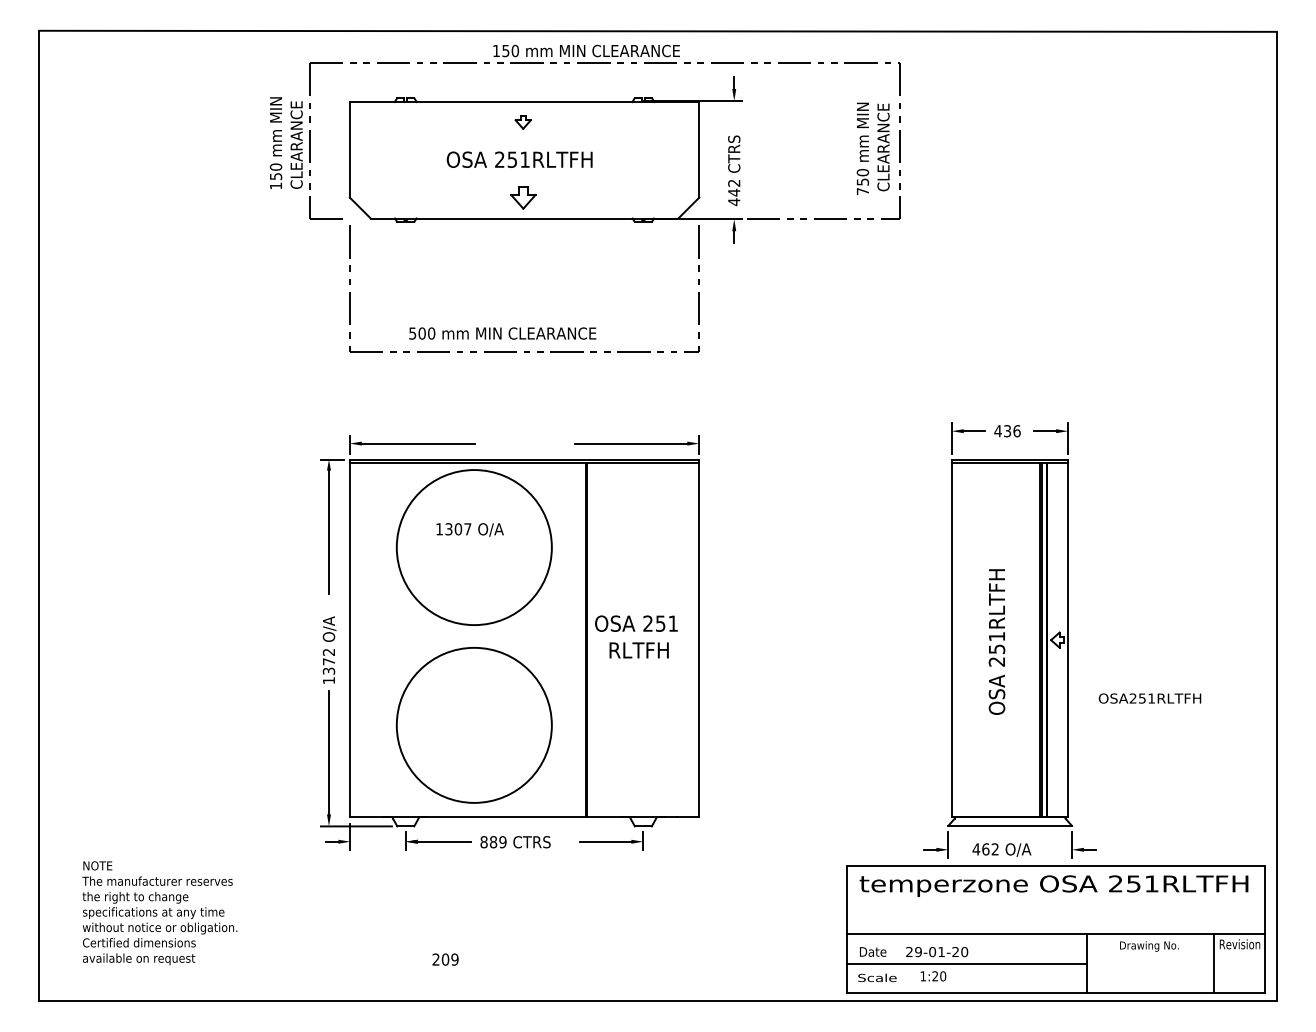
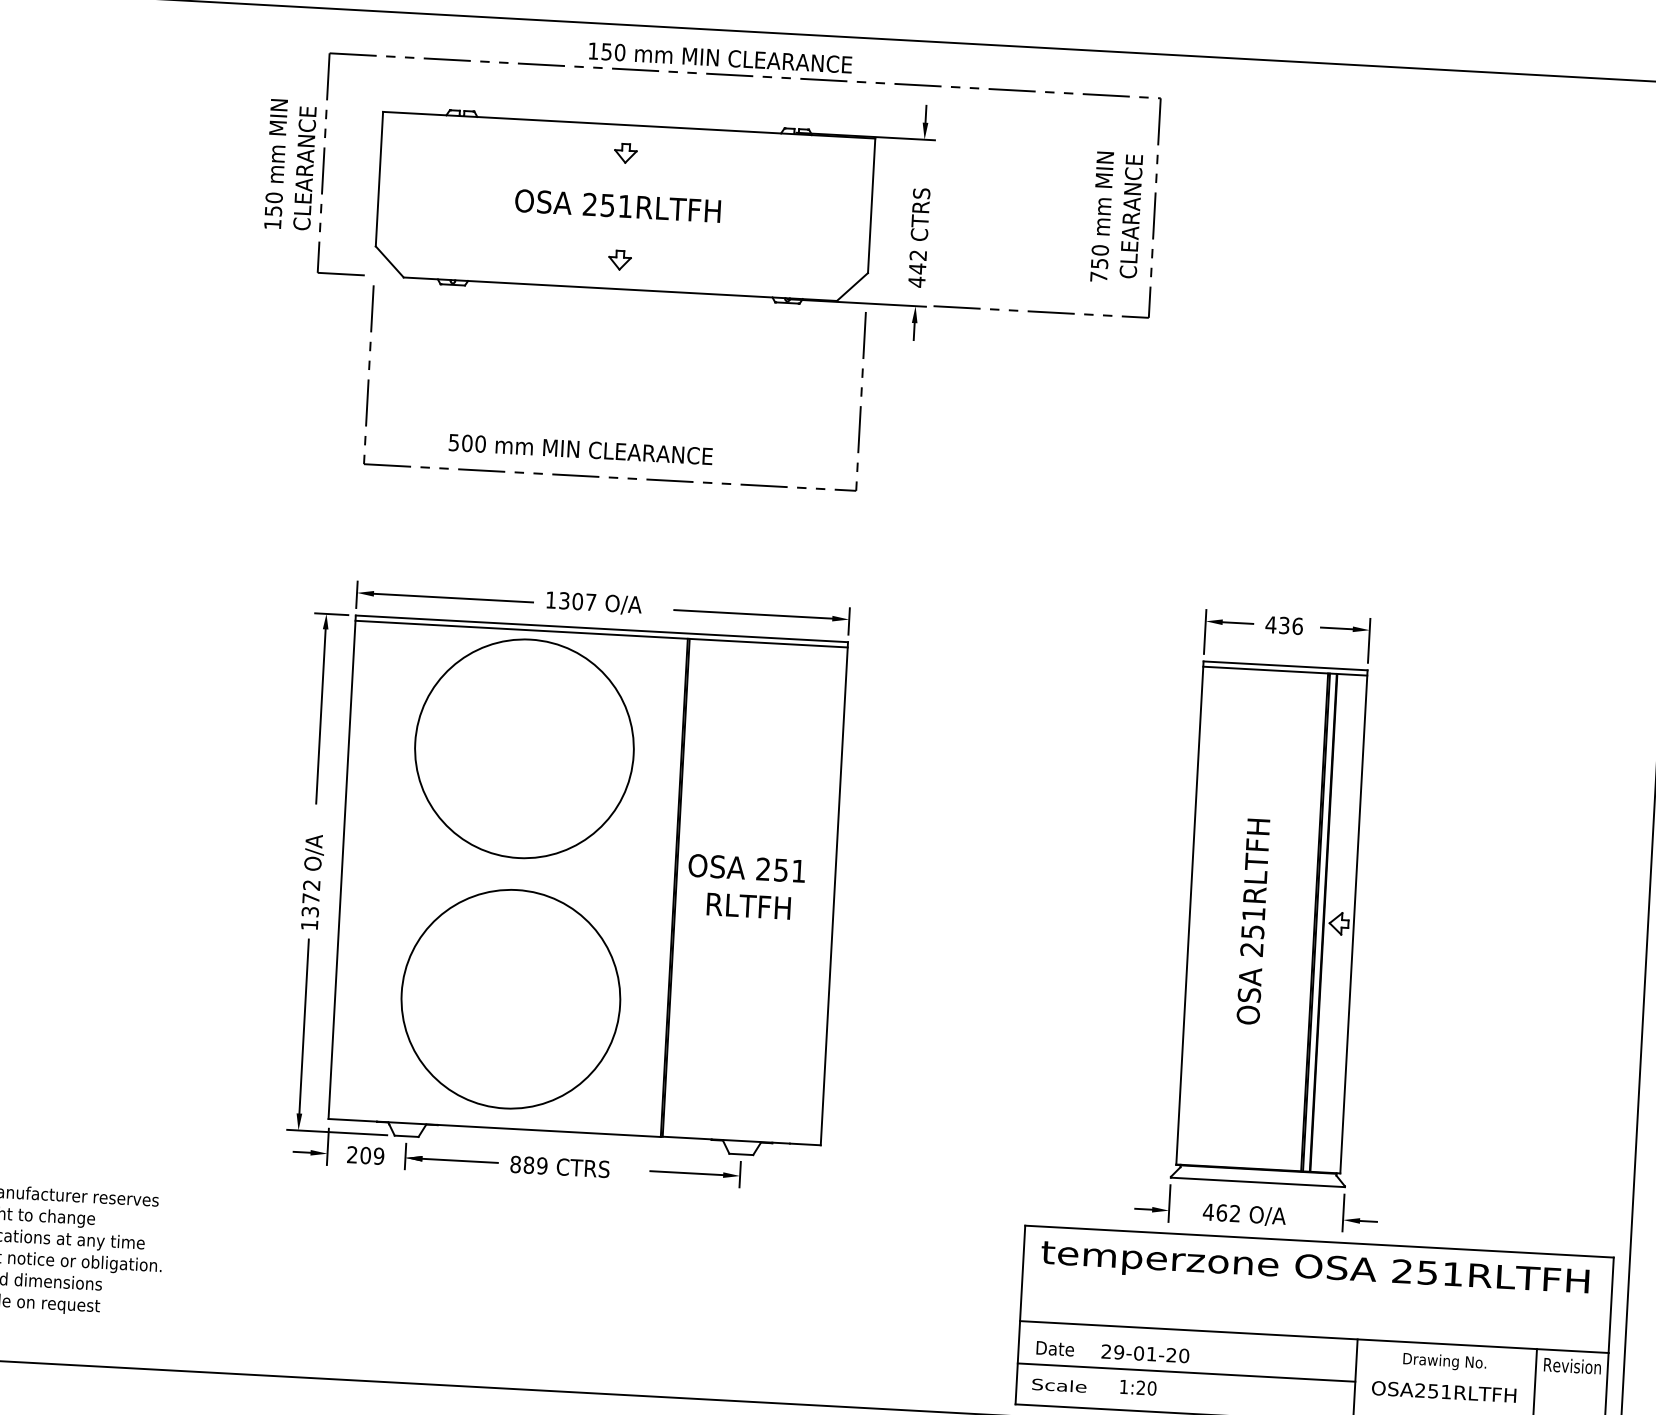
part: (522, 197) -> (619, 259), size x0.62
text: (469, 529) -> (593, 602), moved
text: (1149, 698) -> (1443, 1391), moved
text: (445, 959) -> (365, 1155), moved

